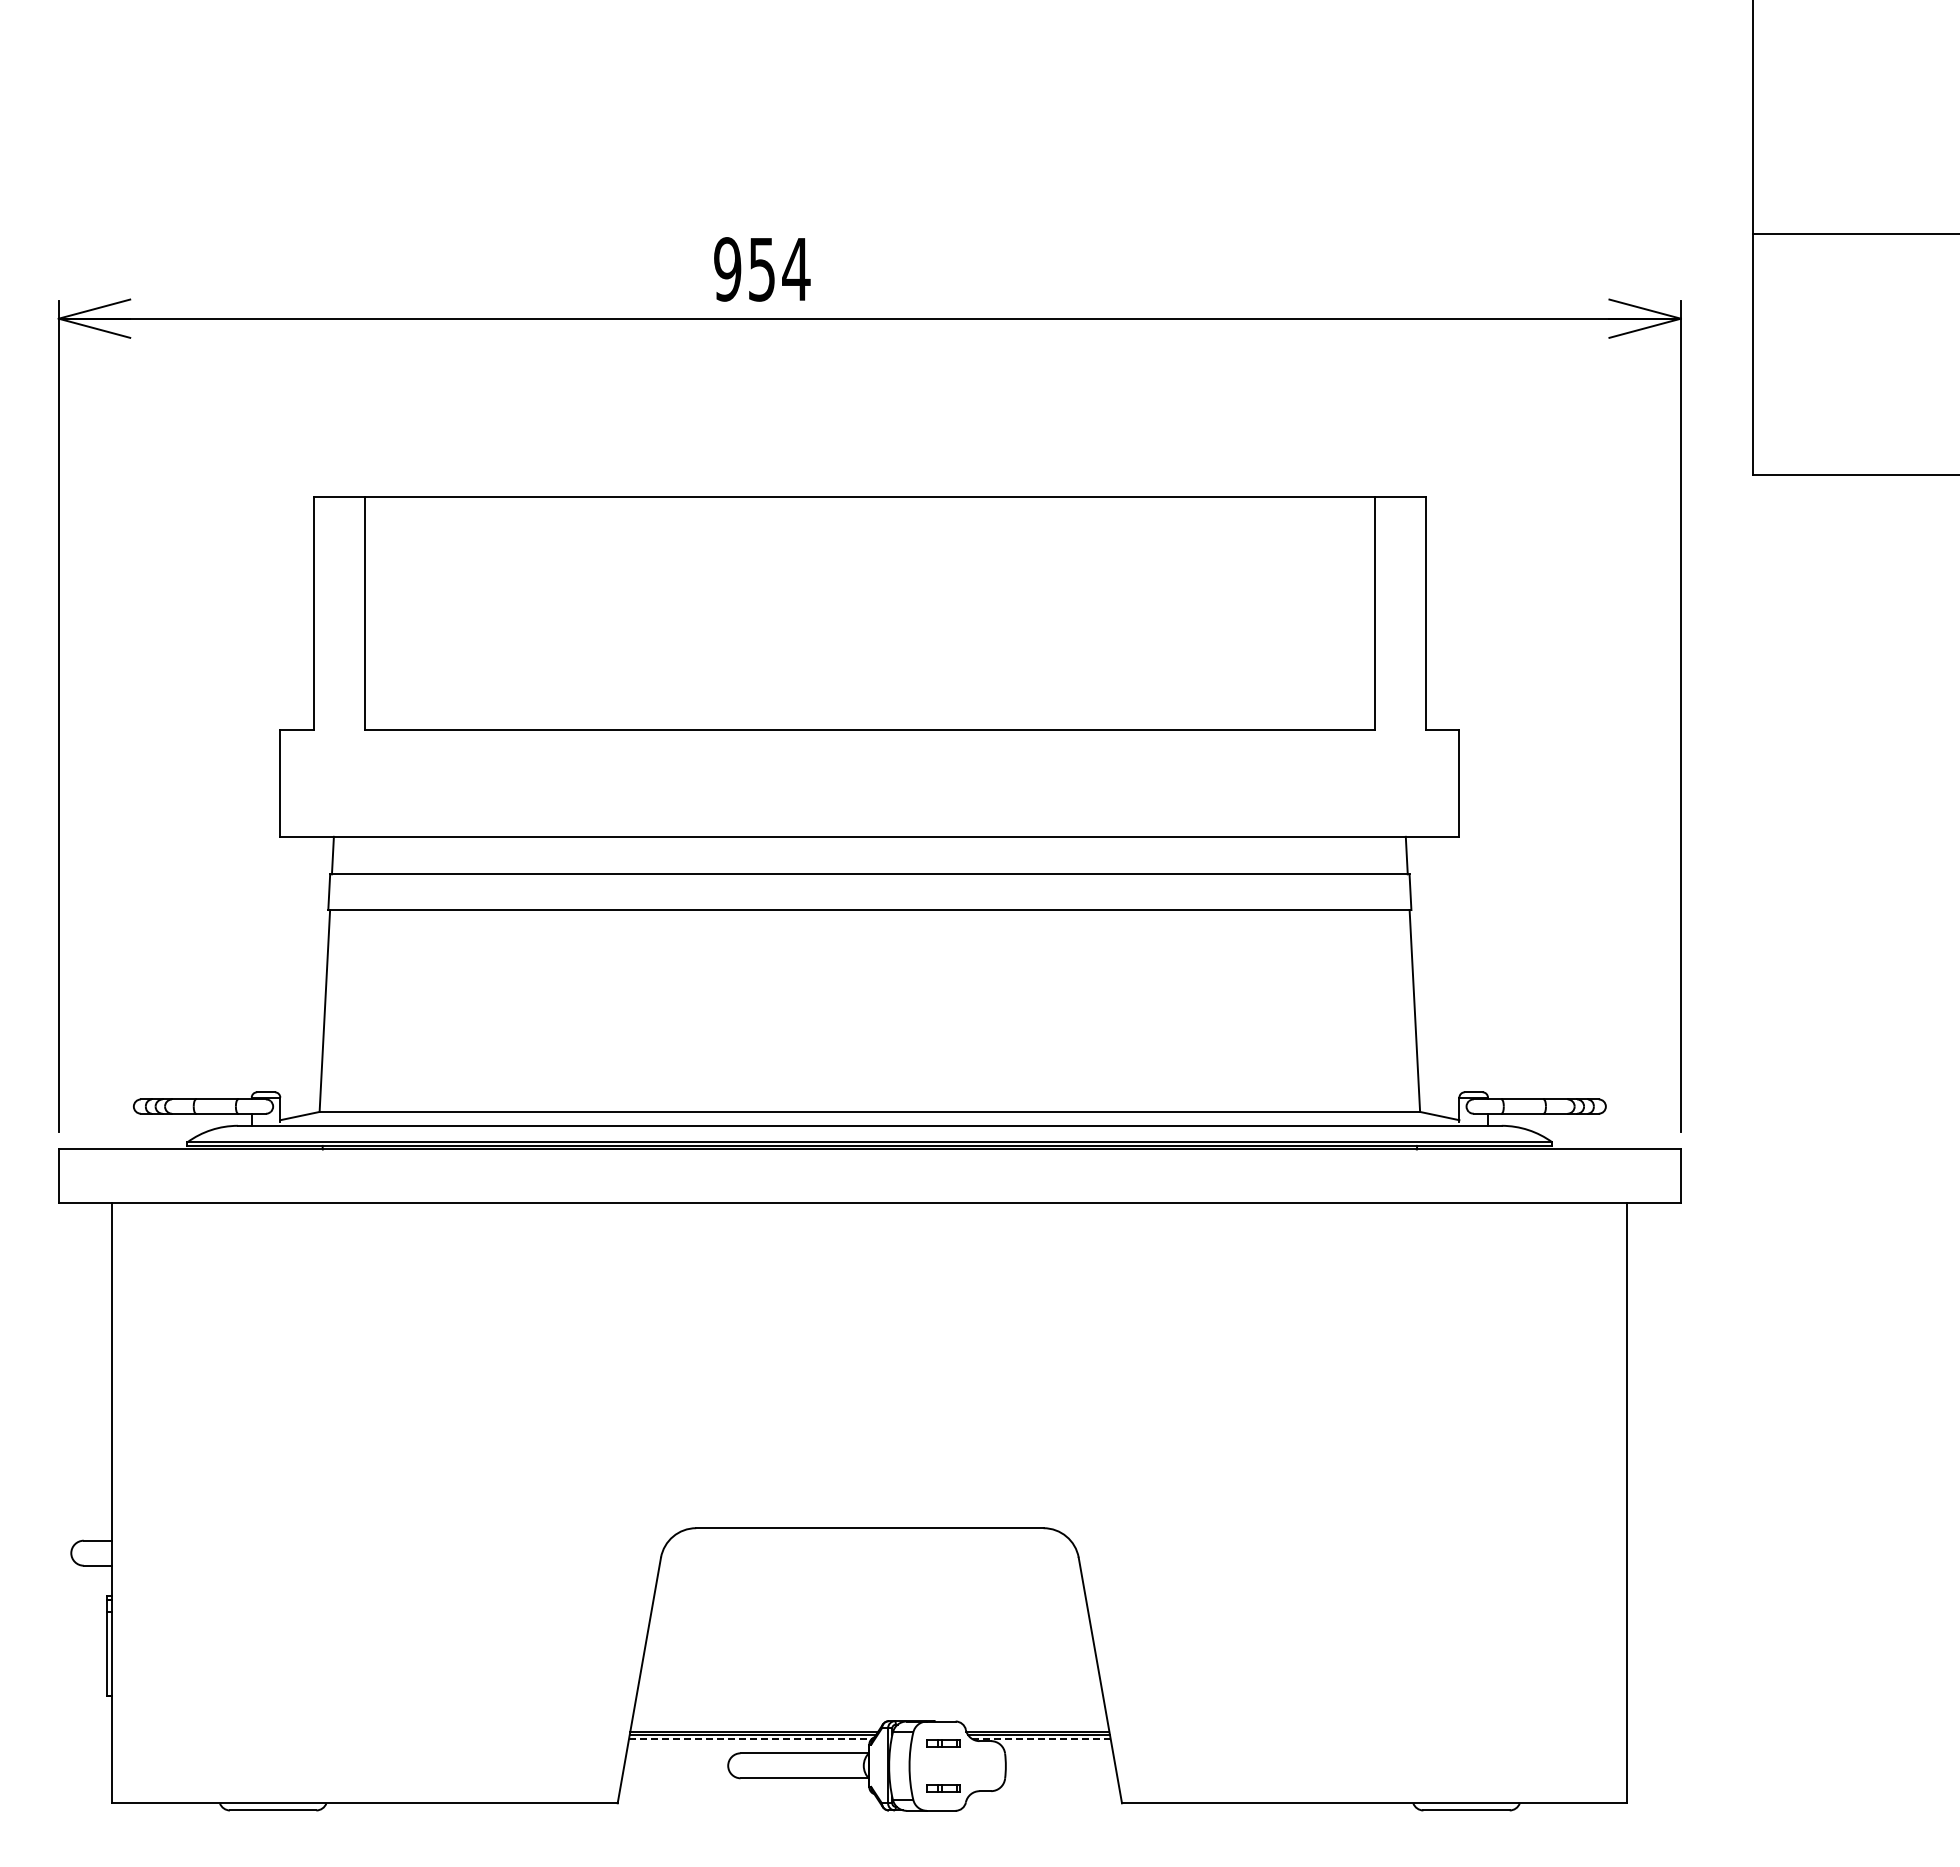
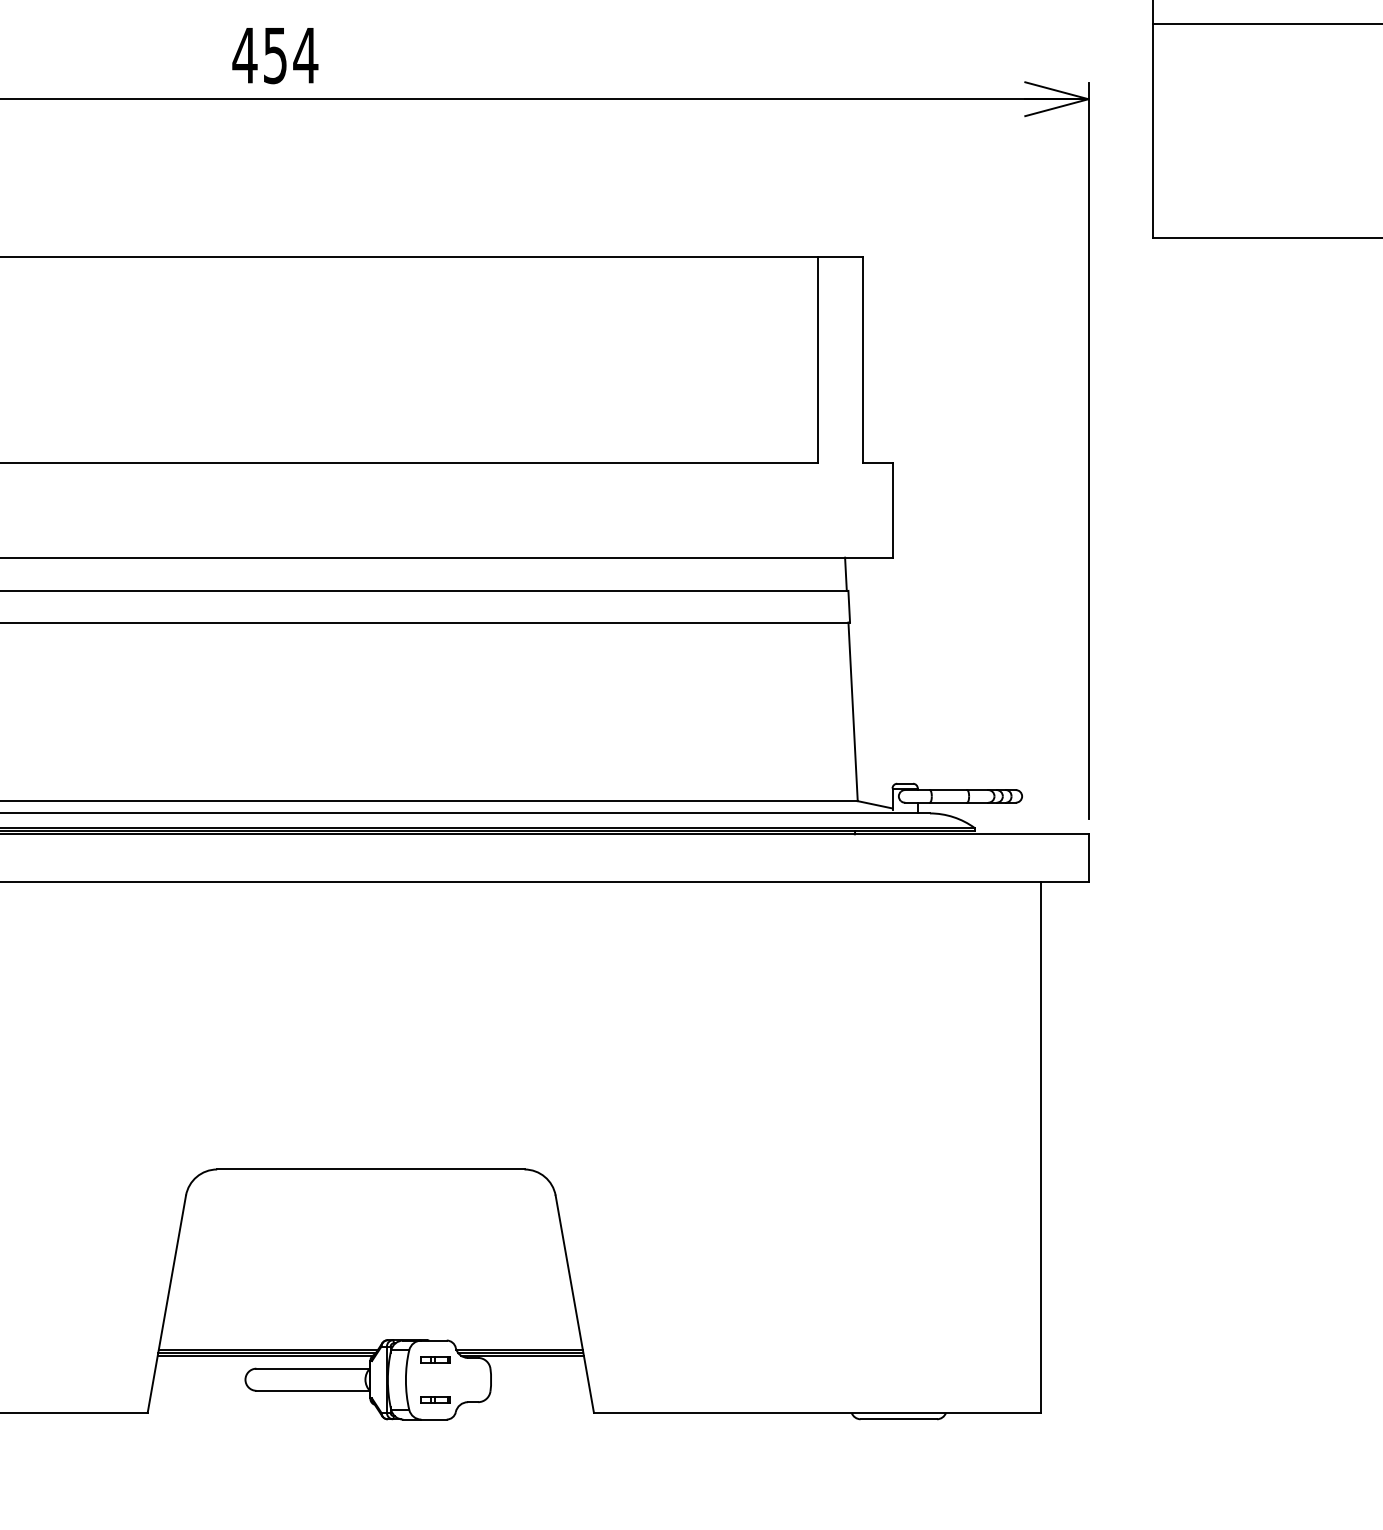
text: (727, 269) -> (244, 55), 954 -> 454
line: (750, 1739) -> (265, 1356), dashed -> solid
line: (1041, 1739) -> (522, 1356), dashed -> solid

